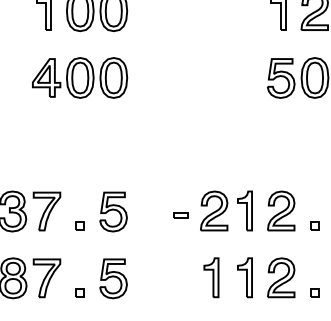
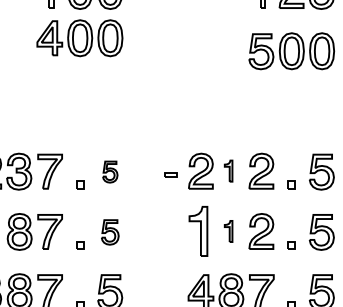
part: (79, 78) -> (79, 38), moved
part: (244, 210) -> (228, 170), size x0.6
part: (113, 211) -> (110, 171), size x0.6
part: (211, 277) -> (198, 231), size x1.4
part: (244, 277) -> (228, 231), size x0.6
part: (113, 278) -> (110, 232), size x0.7

